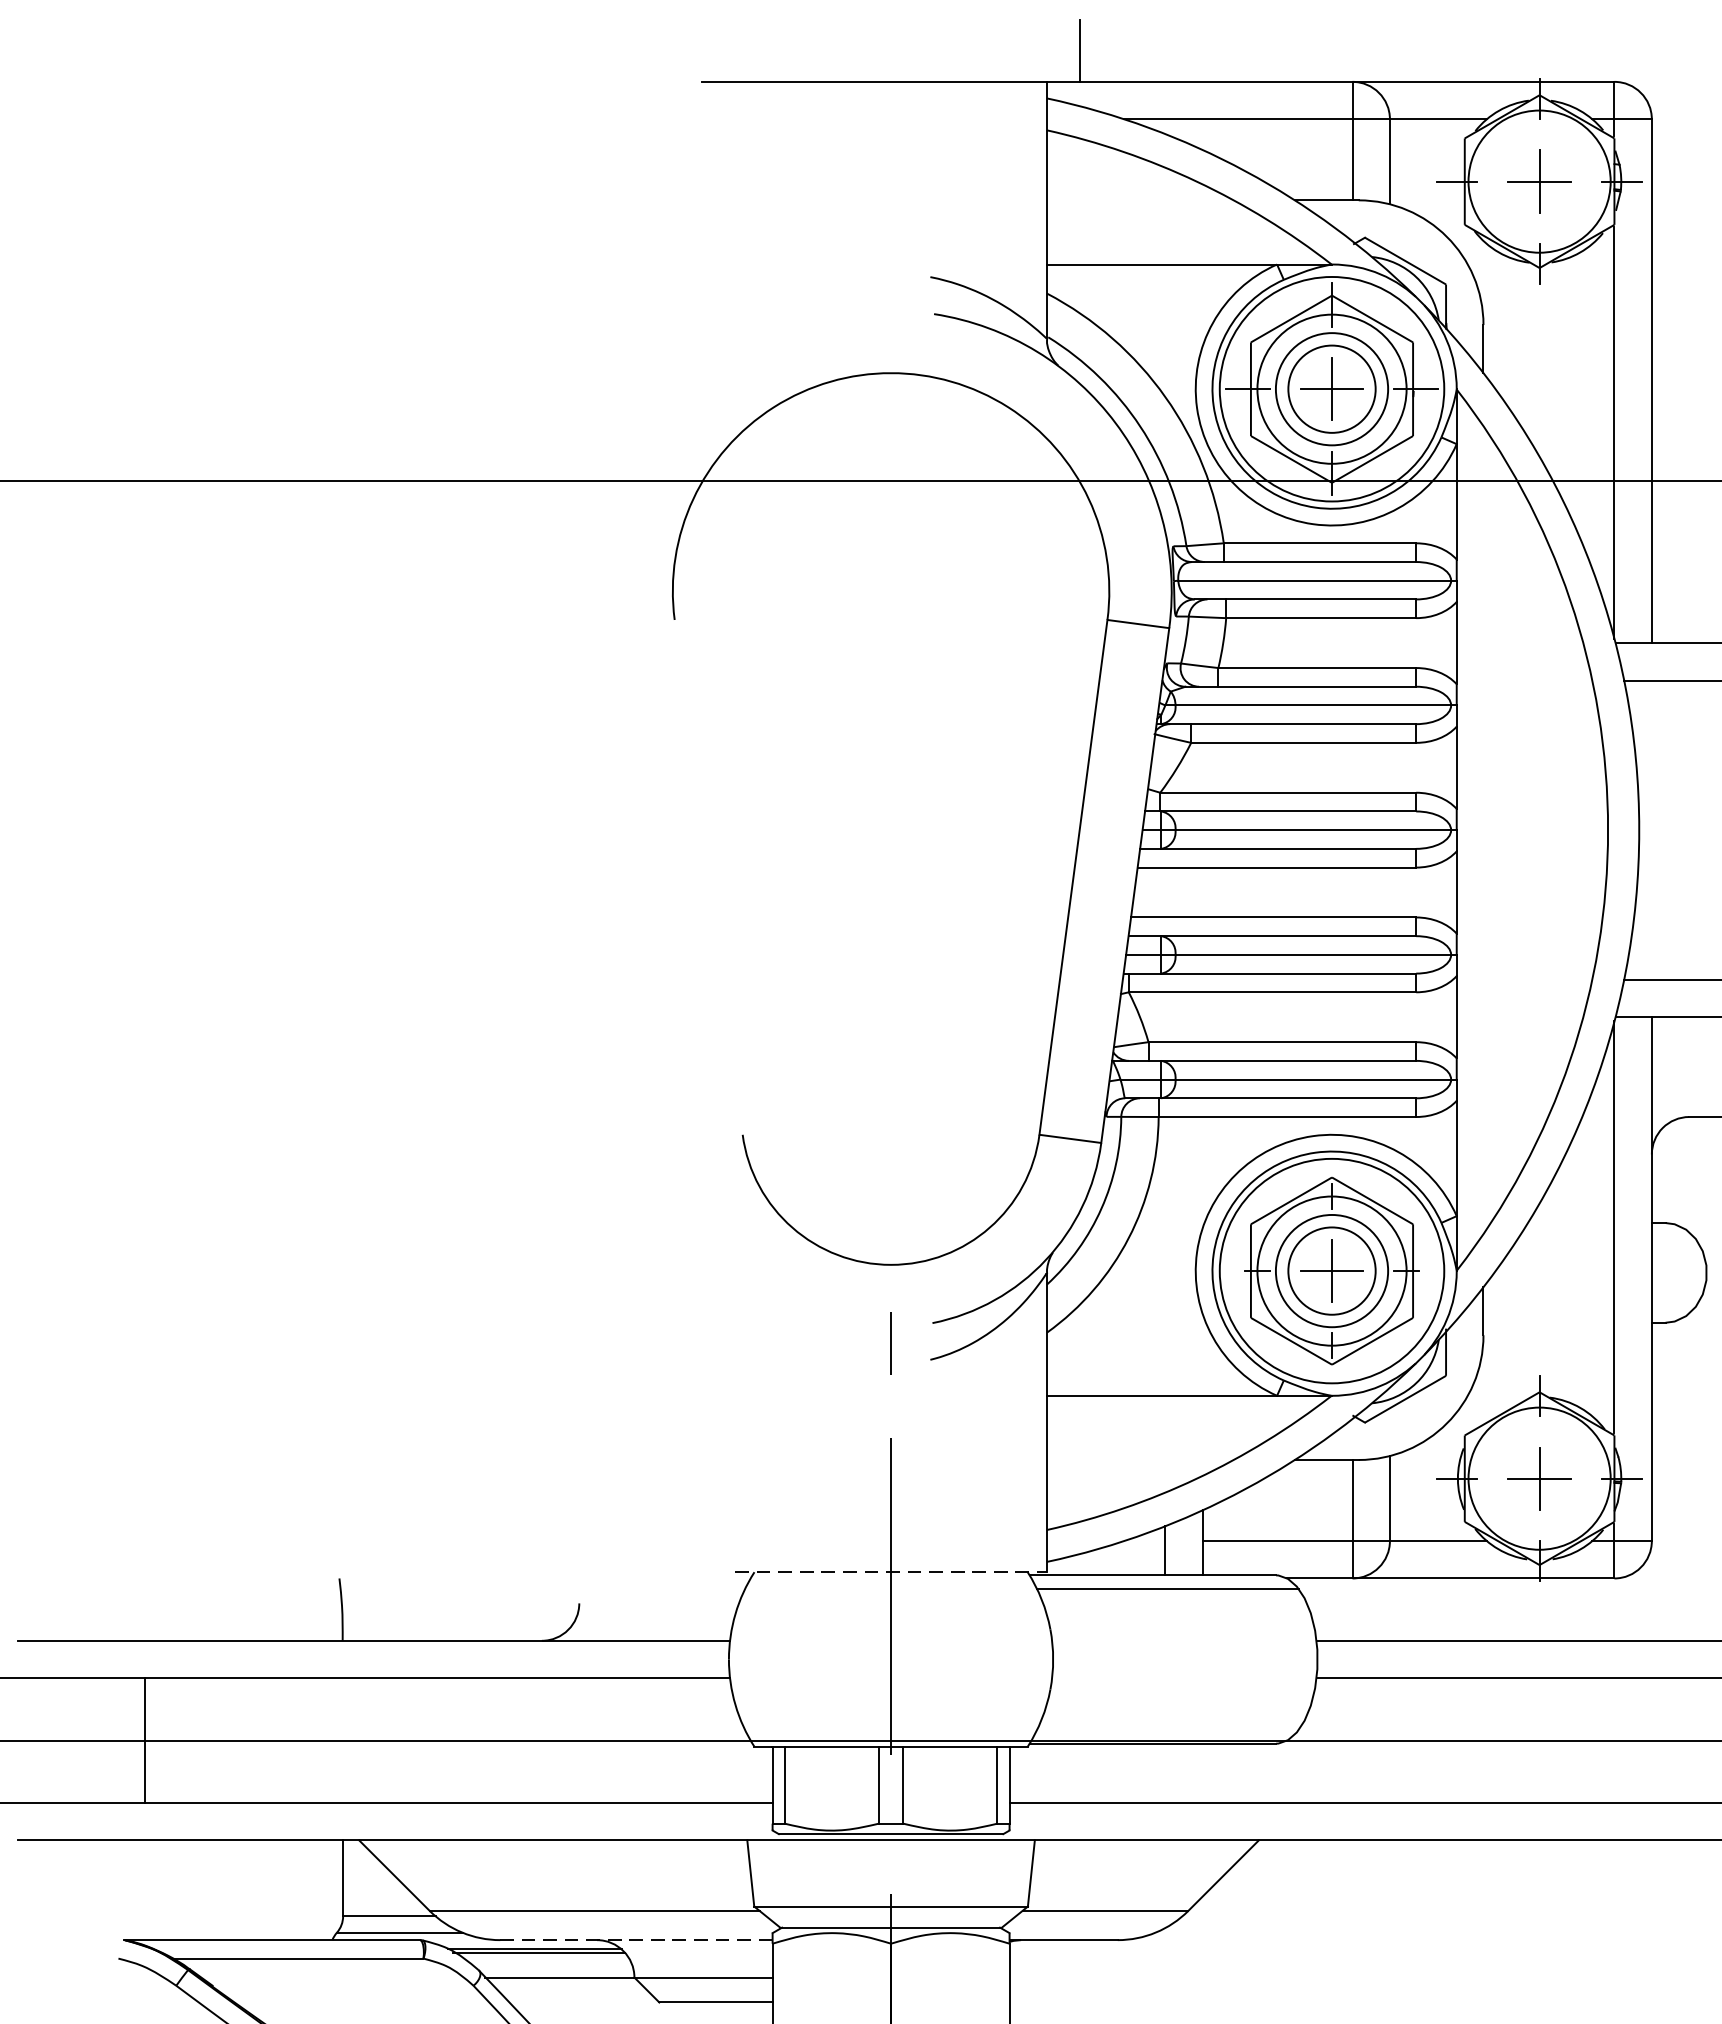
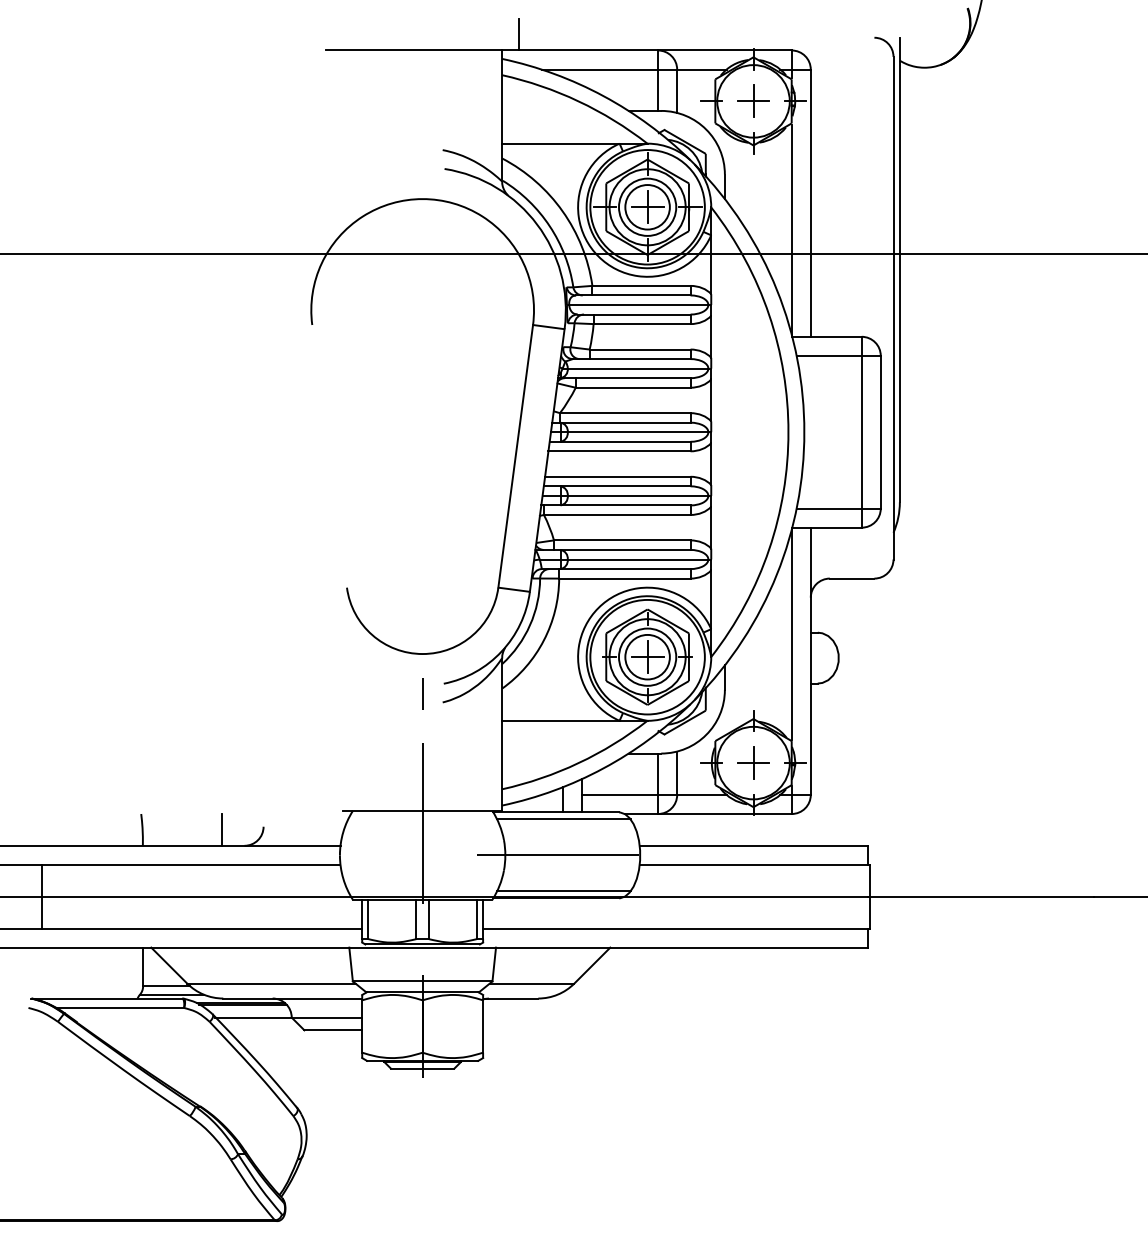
line: (890, 1571) -> (422, 810), dashed -> solid
line: (496, 1608) -> (221, 829), added
line: (1137, 1659) -> (548, 855), added
line: (1167, 1730) -> (563, 891), added
line: (635, 1940) -> (292, 998), dashed -> solid

